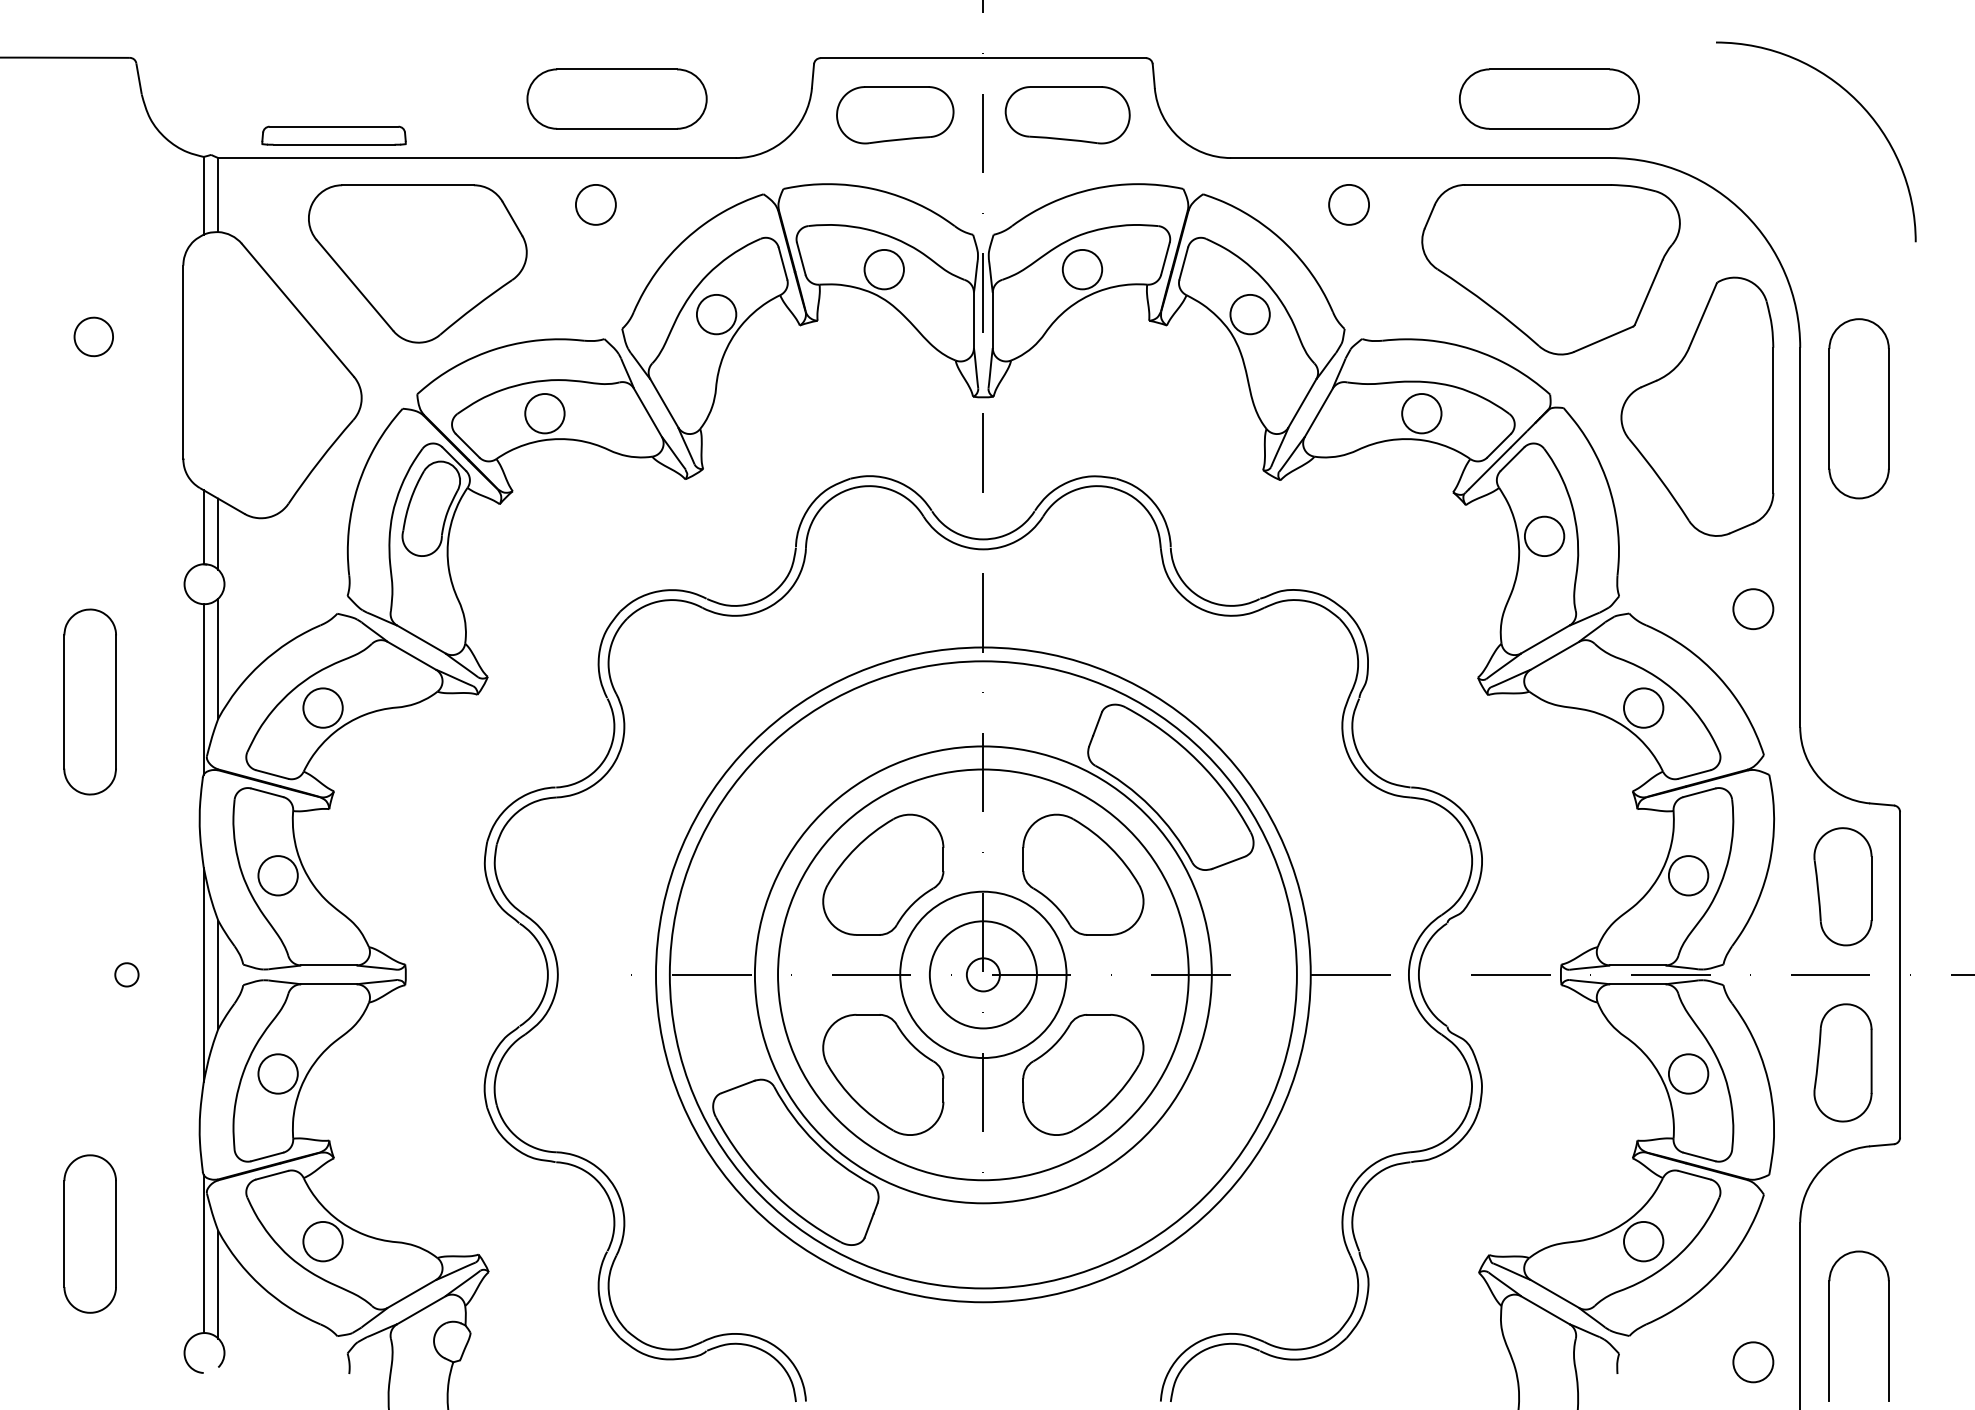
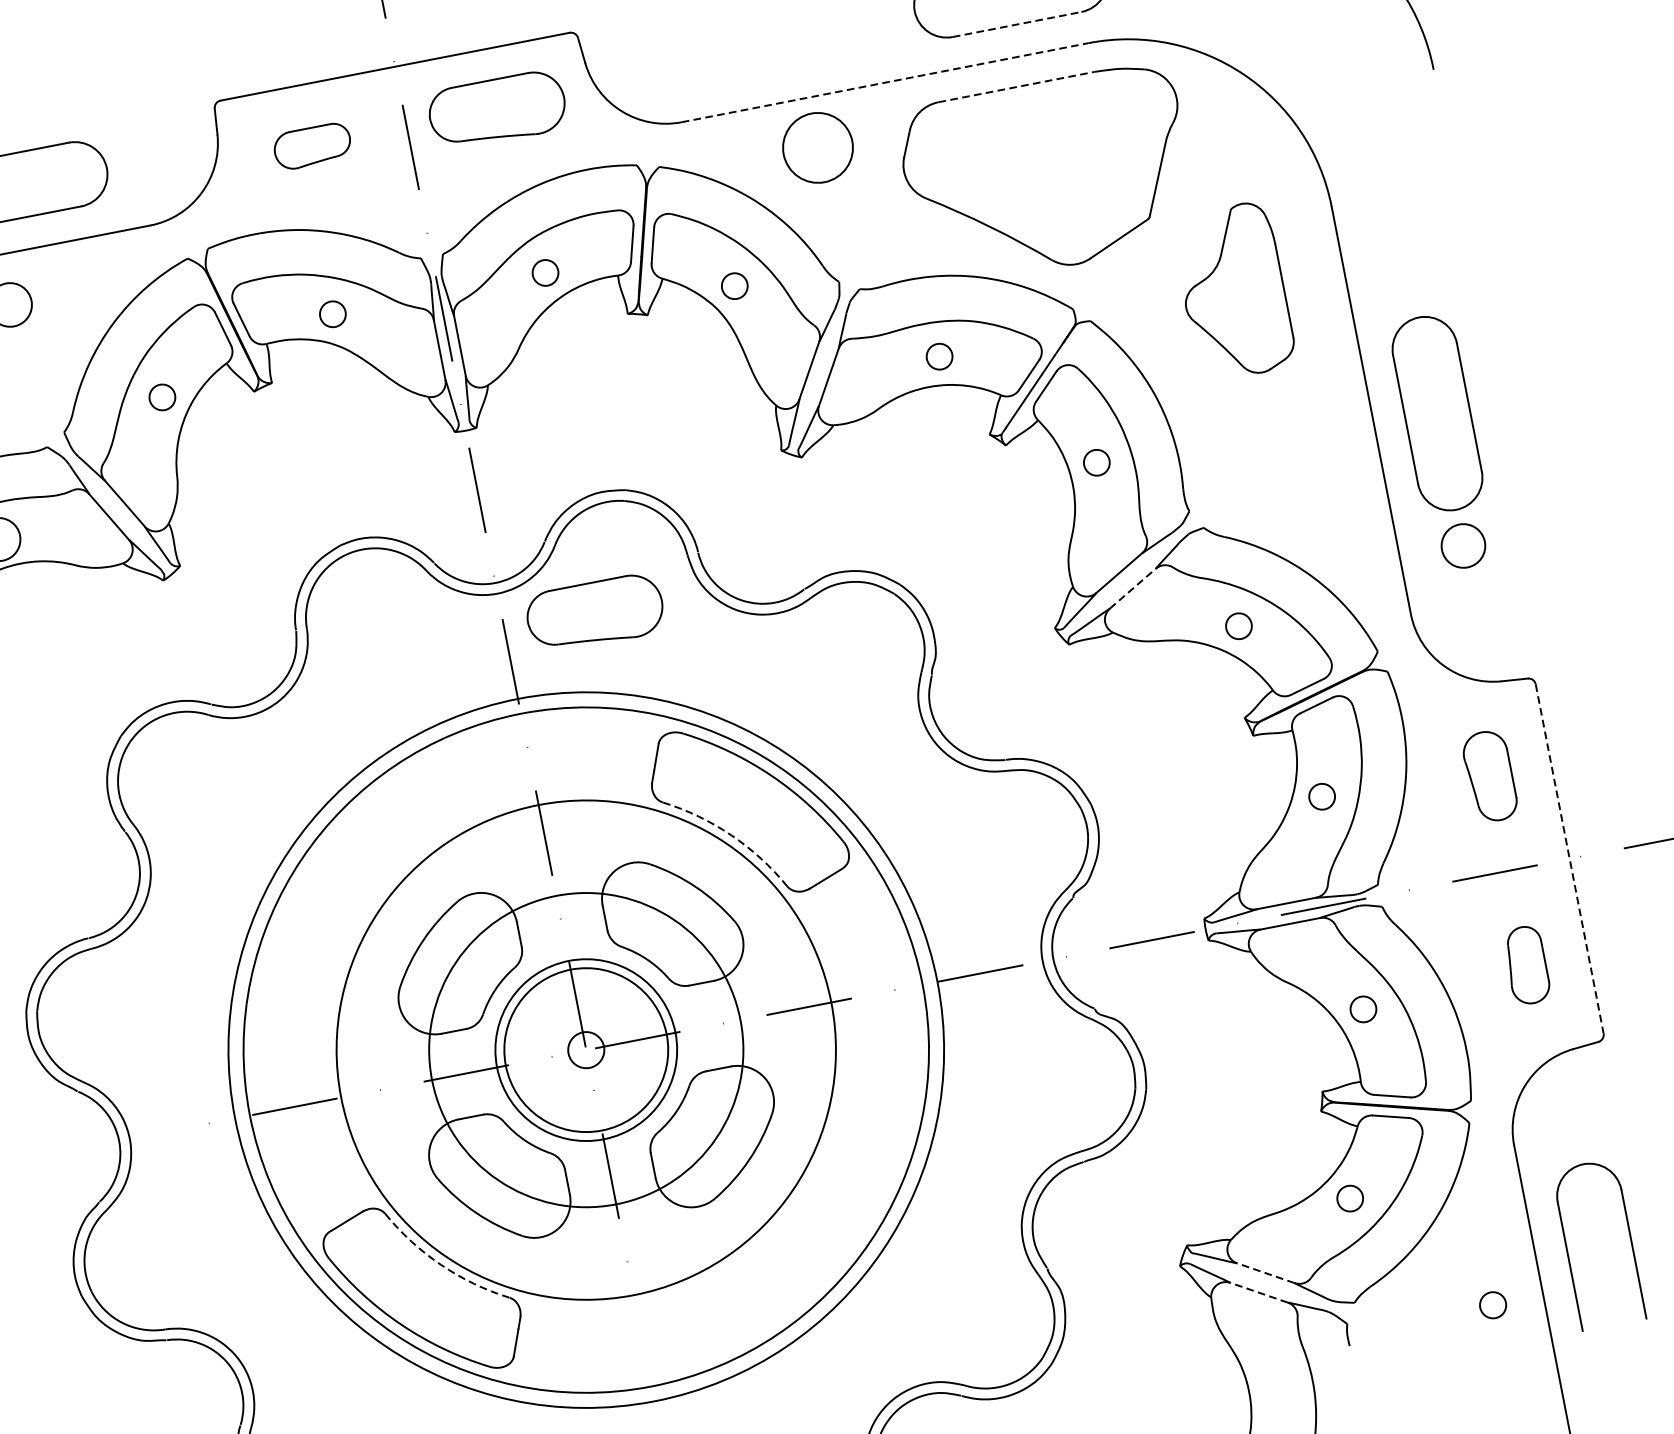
part: (895, 115) -> (312, 146), size x0.6
line: (1549, 128) -> (1017, 24), solid -> dashed
line: (1420, 158) -> (884, 83), solid -> dashed
line: (1537, 184) -> (1015, 86), solid -> dashed
circle: (1349, 204) -> (818, 147), size x1.6
circle: (883, 269) -> (332, 314), size x0.6
circle: (1082, 269) -> (545, 272), size x0.6
circle: (716, 314) -> (162, 397), size x0.6
circle: (1249, 314) -> (734, 286), size x0.6
part: (1697, 406) -> (1233, 291), size x0.6
part: (1858, 408) -> (1436, 413), moved
circle: (1421, 413) -> (939, 356), size x0.6
circle: (1544, 536) -> (1096, 462), size x0.6
part: (1067, 584) -> (595, 613), added
circle: (1753, 608) -> (1463, 545), moved
line: (1554, 655) -> (1132, 588), solid -> dashed
circle: (1643, 707) -> (1238, 625), size x0.6
arc: (1151, 807) -> (731, 835), solid -> dashed
circle: (1688, 875) -> (1321, 796), size x0.6
part: (1842, 886) -> (1489, 776), size x0.7
circle: (982, 974) -> (585, 1049), size x1.4
circle: (983, 974) -> (586, 1049), size x0.7
line: (1900, 974) -> (1570, 858), solid -> dashed
part: (1842, 1062) -> (1526, 964), size x0.6
circle: (1688, 1073) -> (1363, 1008), size x0.6
arc: (815, 1142) -> (441, 1264), solid -> dashed
circle: (1643, 1241) -> (1350, 1198), size x0.6
line: (1554, 1293) -> (1265, 1272), solid -> dashed
line: (1545, 1310) -> (1259, 1292), solid -> dashed
circle: (1753, 1362) -> (1493, 1305), size x0.6

